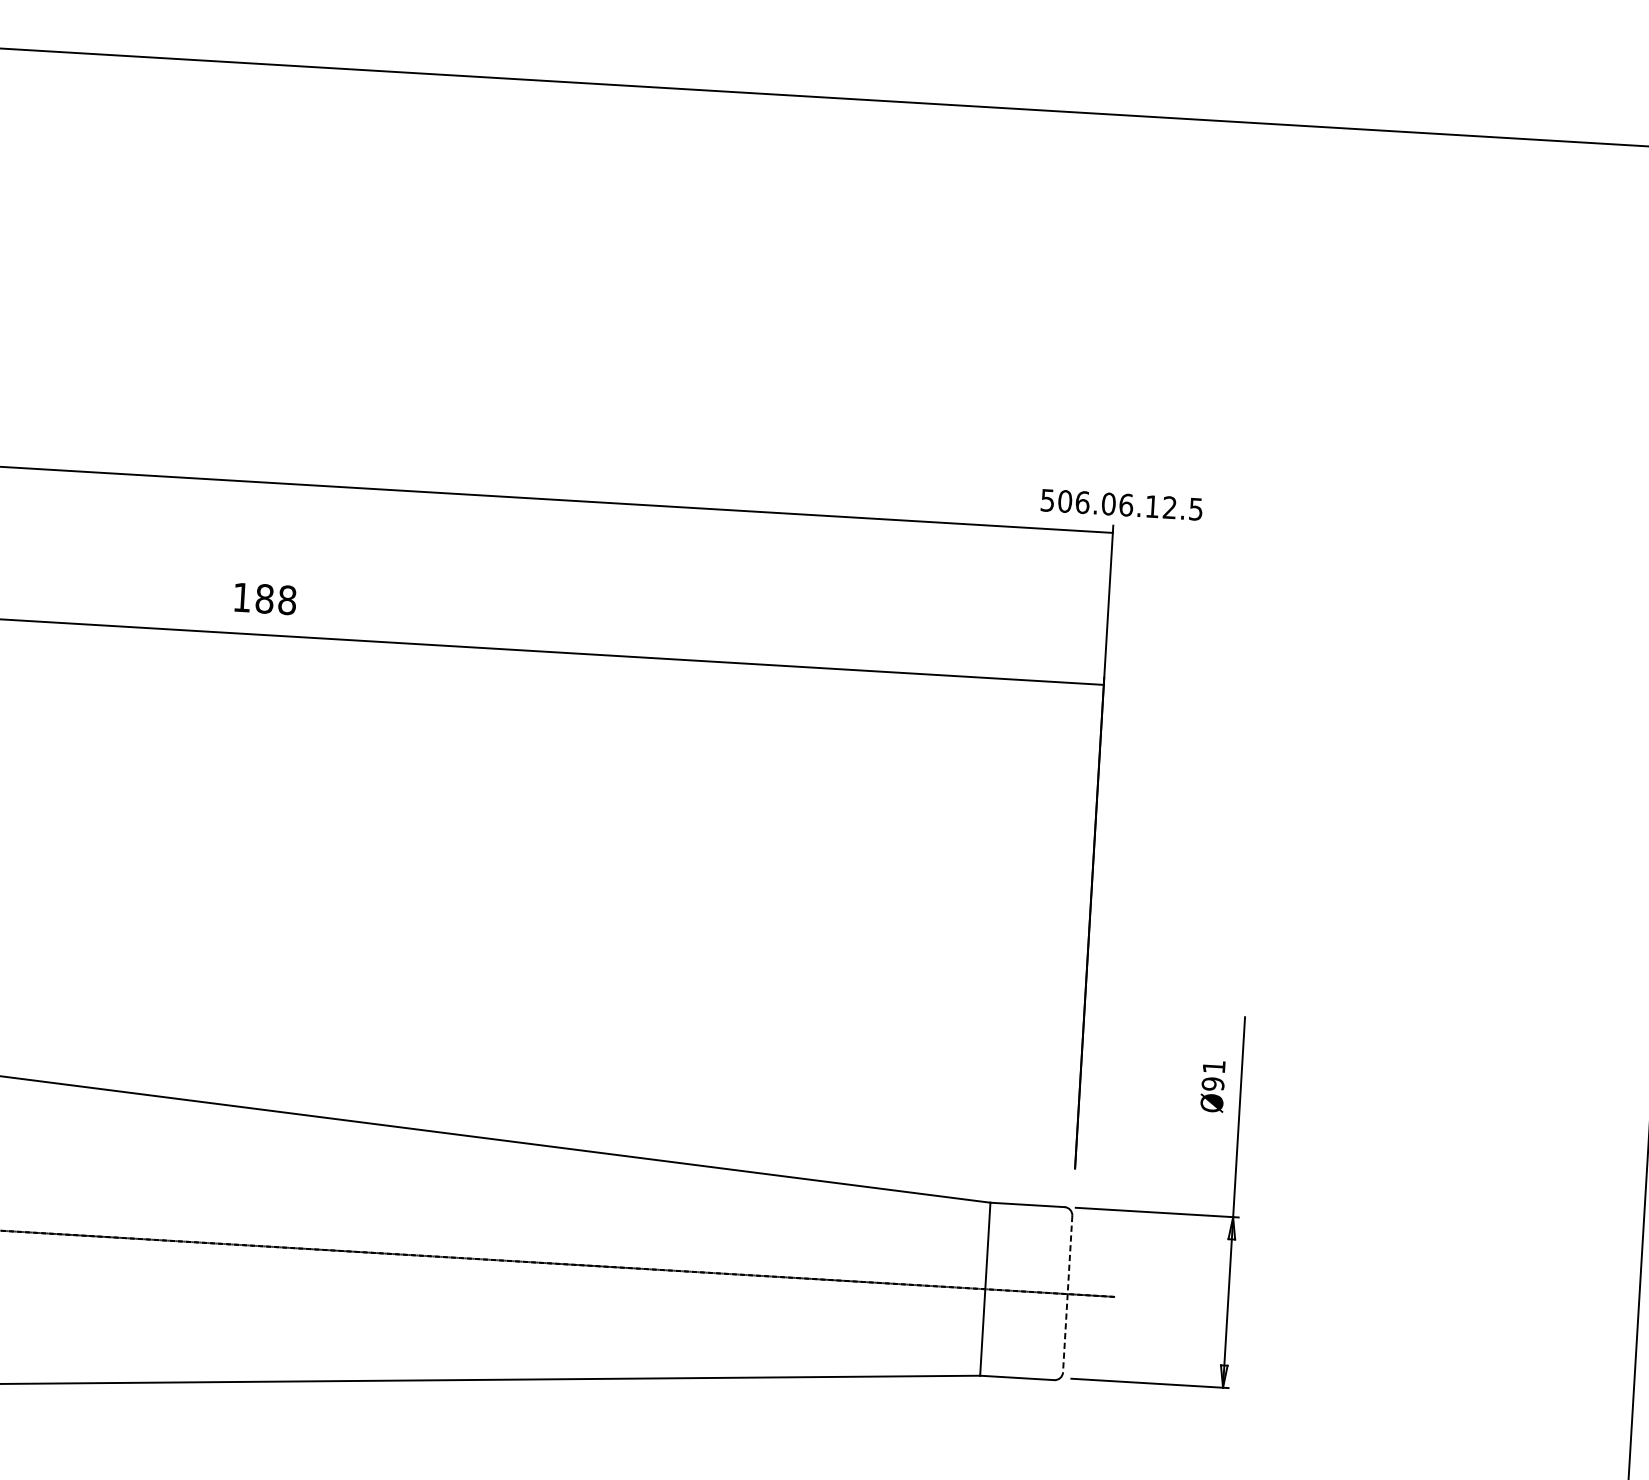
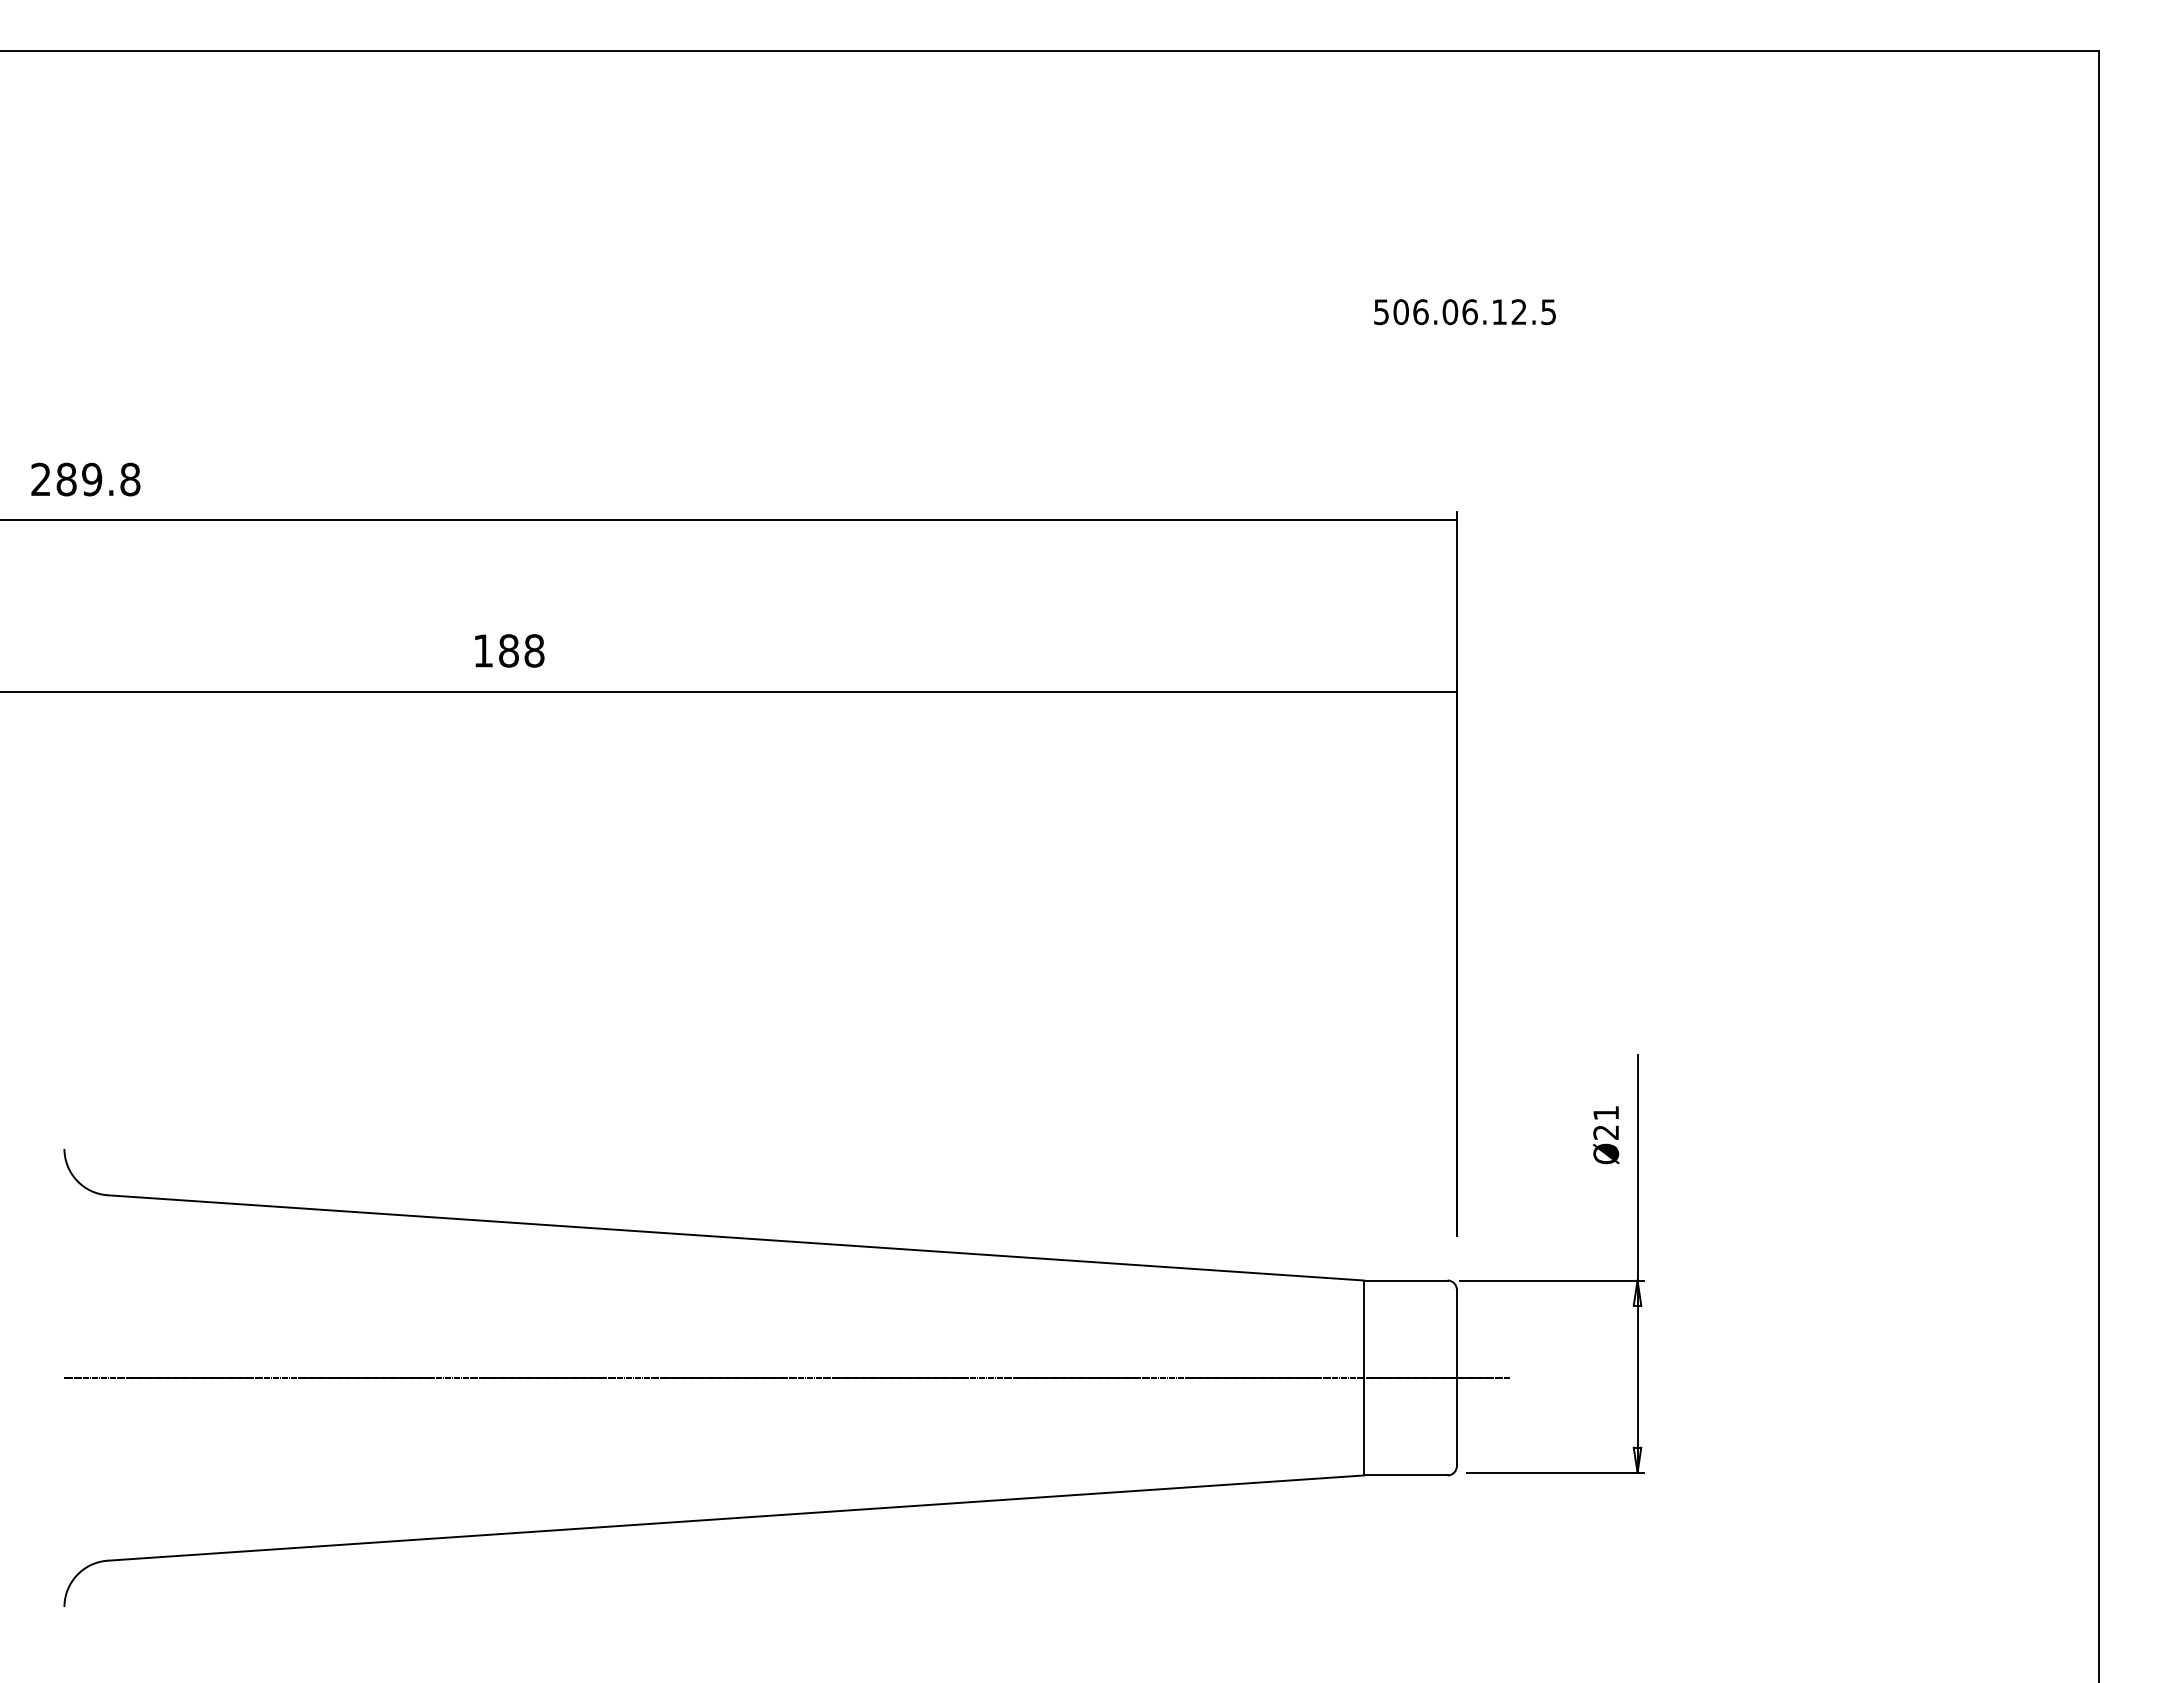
text: (1121, 505) -> (1464, 312), moved
text: (1213, 1084) -> (1606, 1132), Ø91 -> Ø21
line: (1067, 1294) -> (1456, 1378), dashed -> solid

